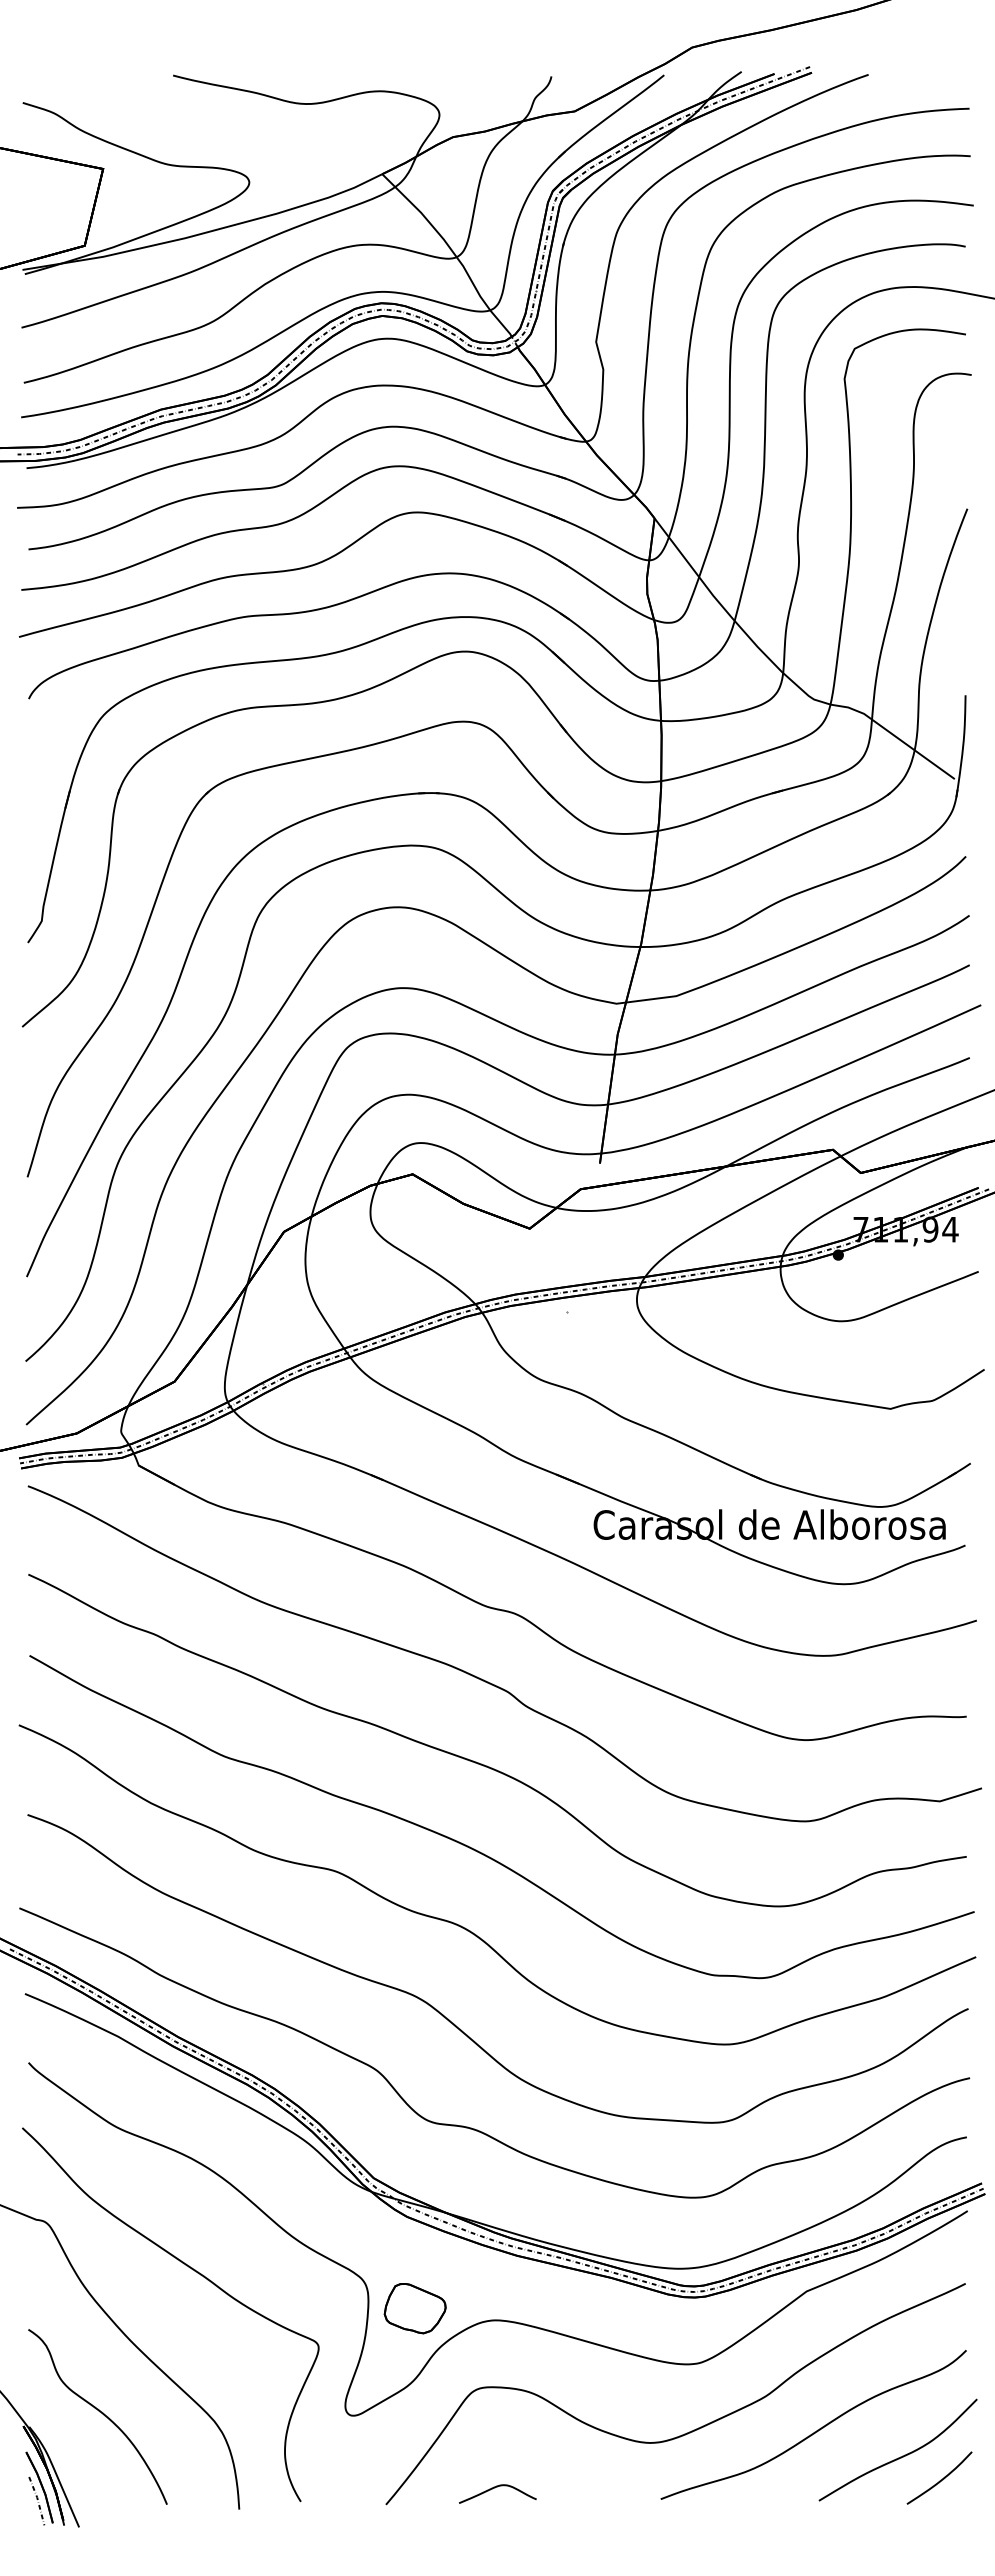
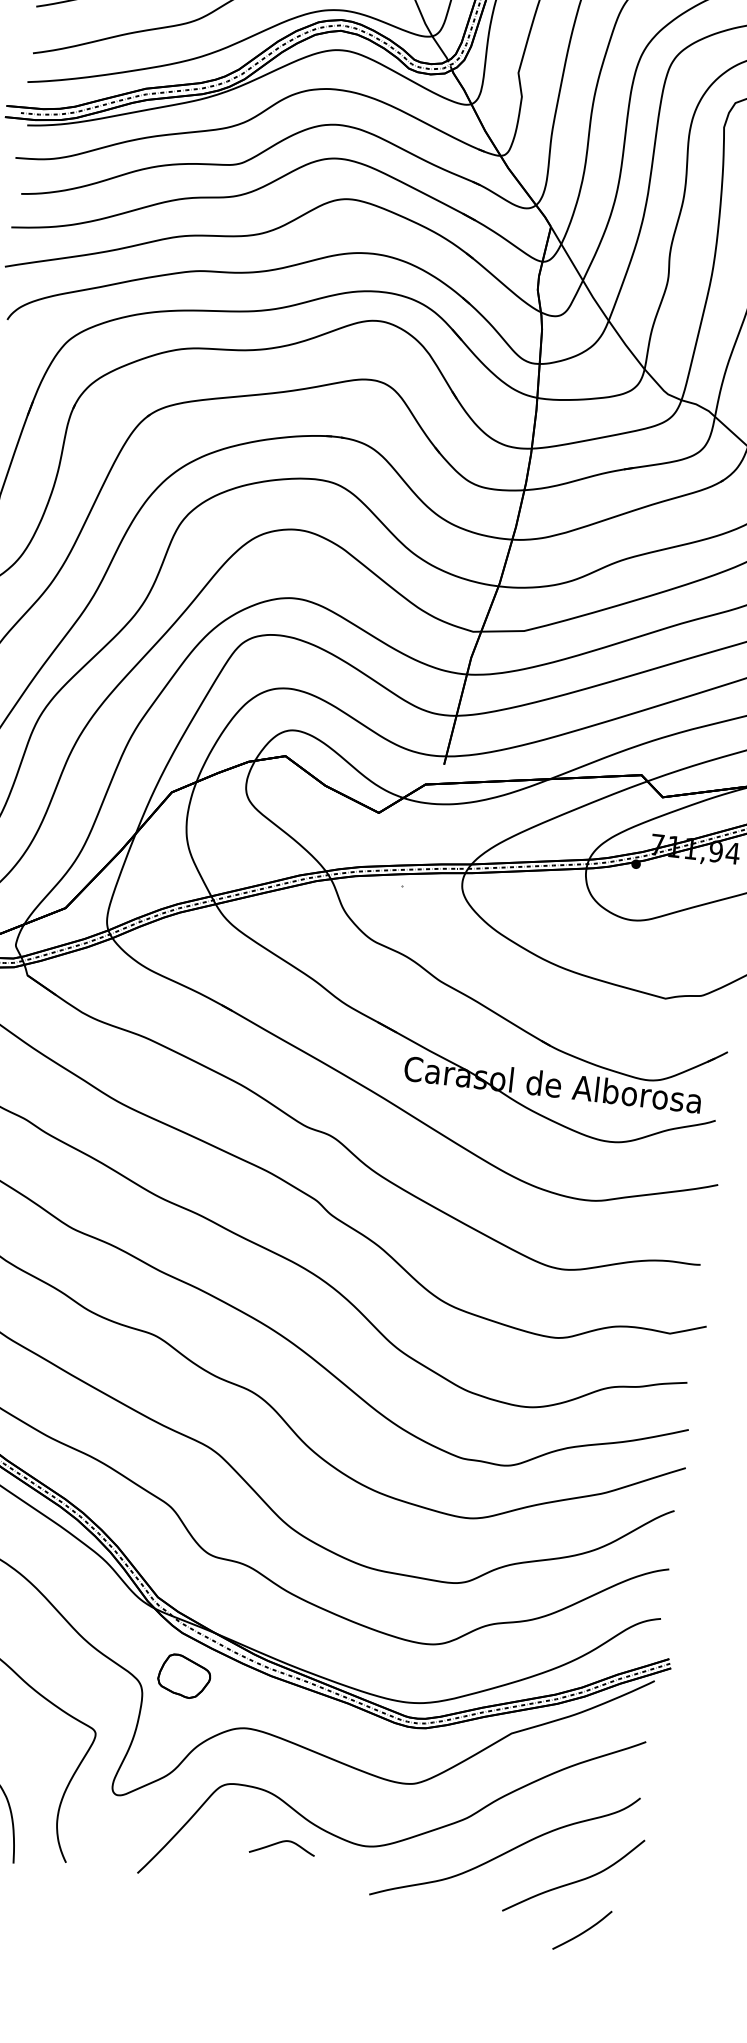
part: (414, 2308) -> (183, 1676), moved
curve: (941, 2479) -> (583, 1931), moved
curve: (495, 2488) -> (281, 1843), moved

